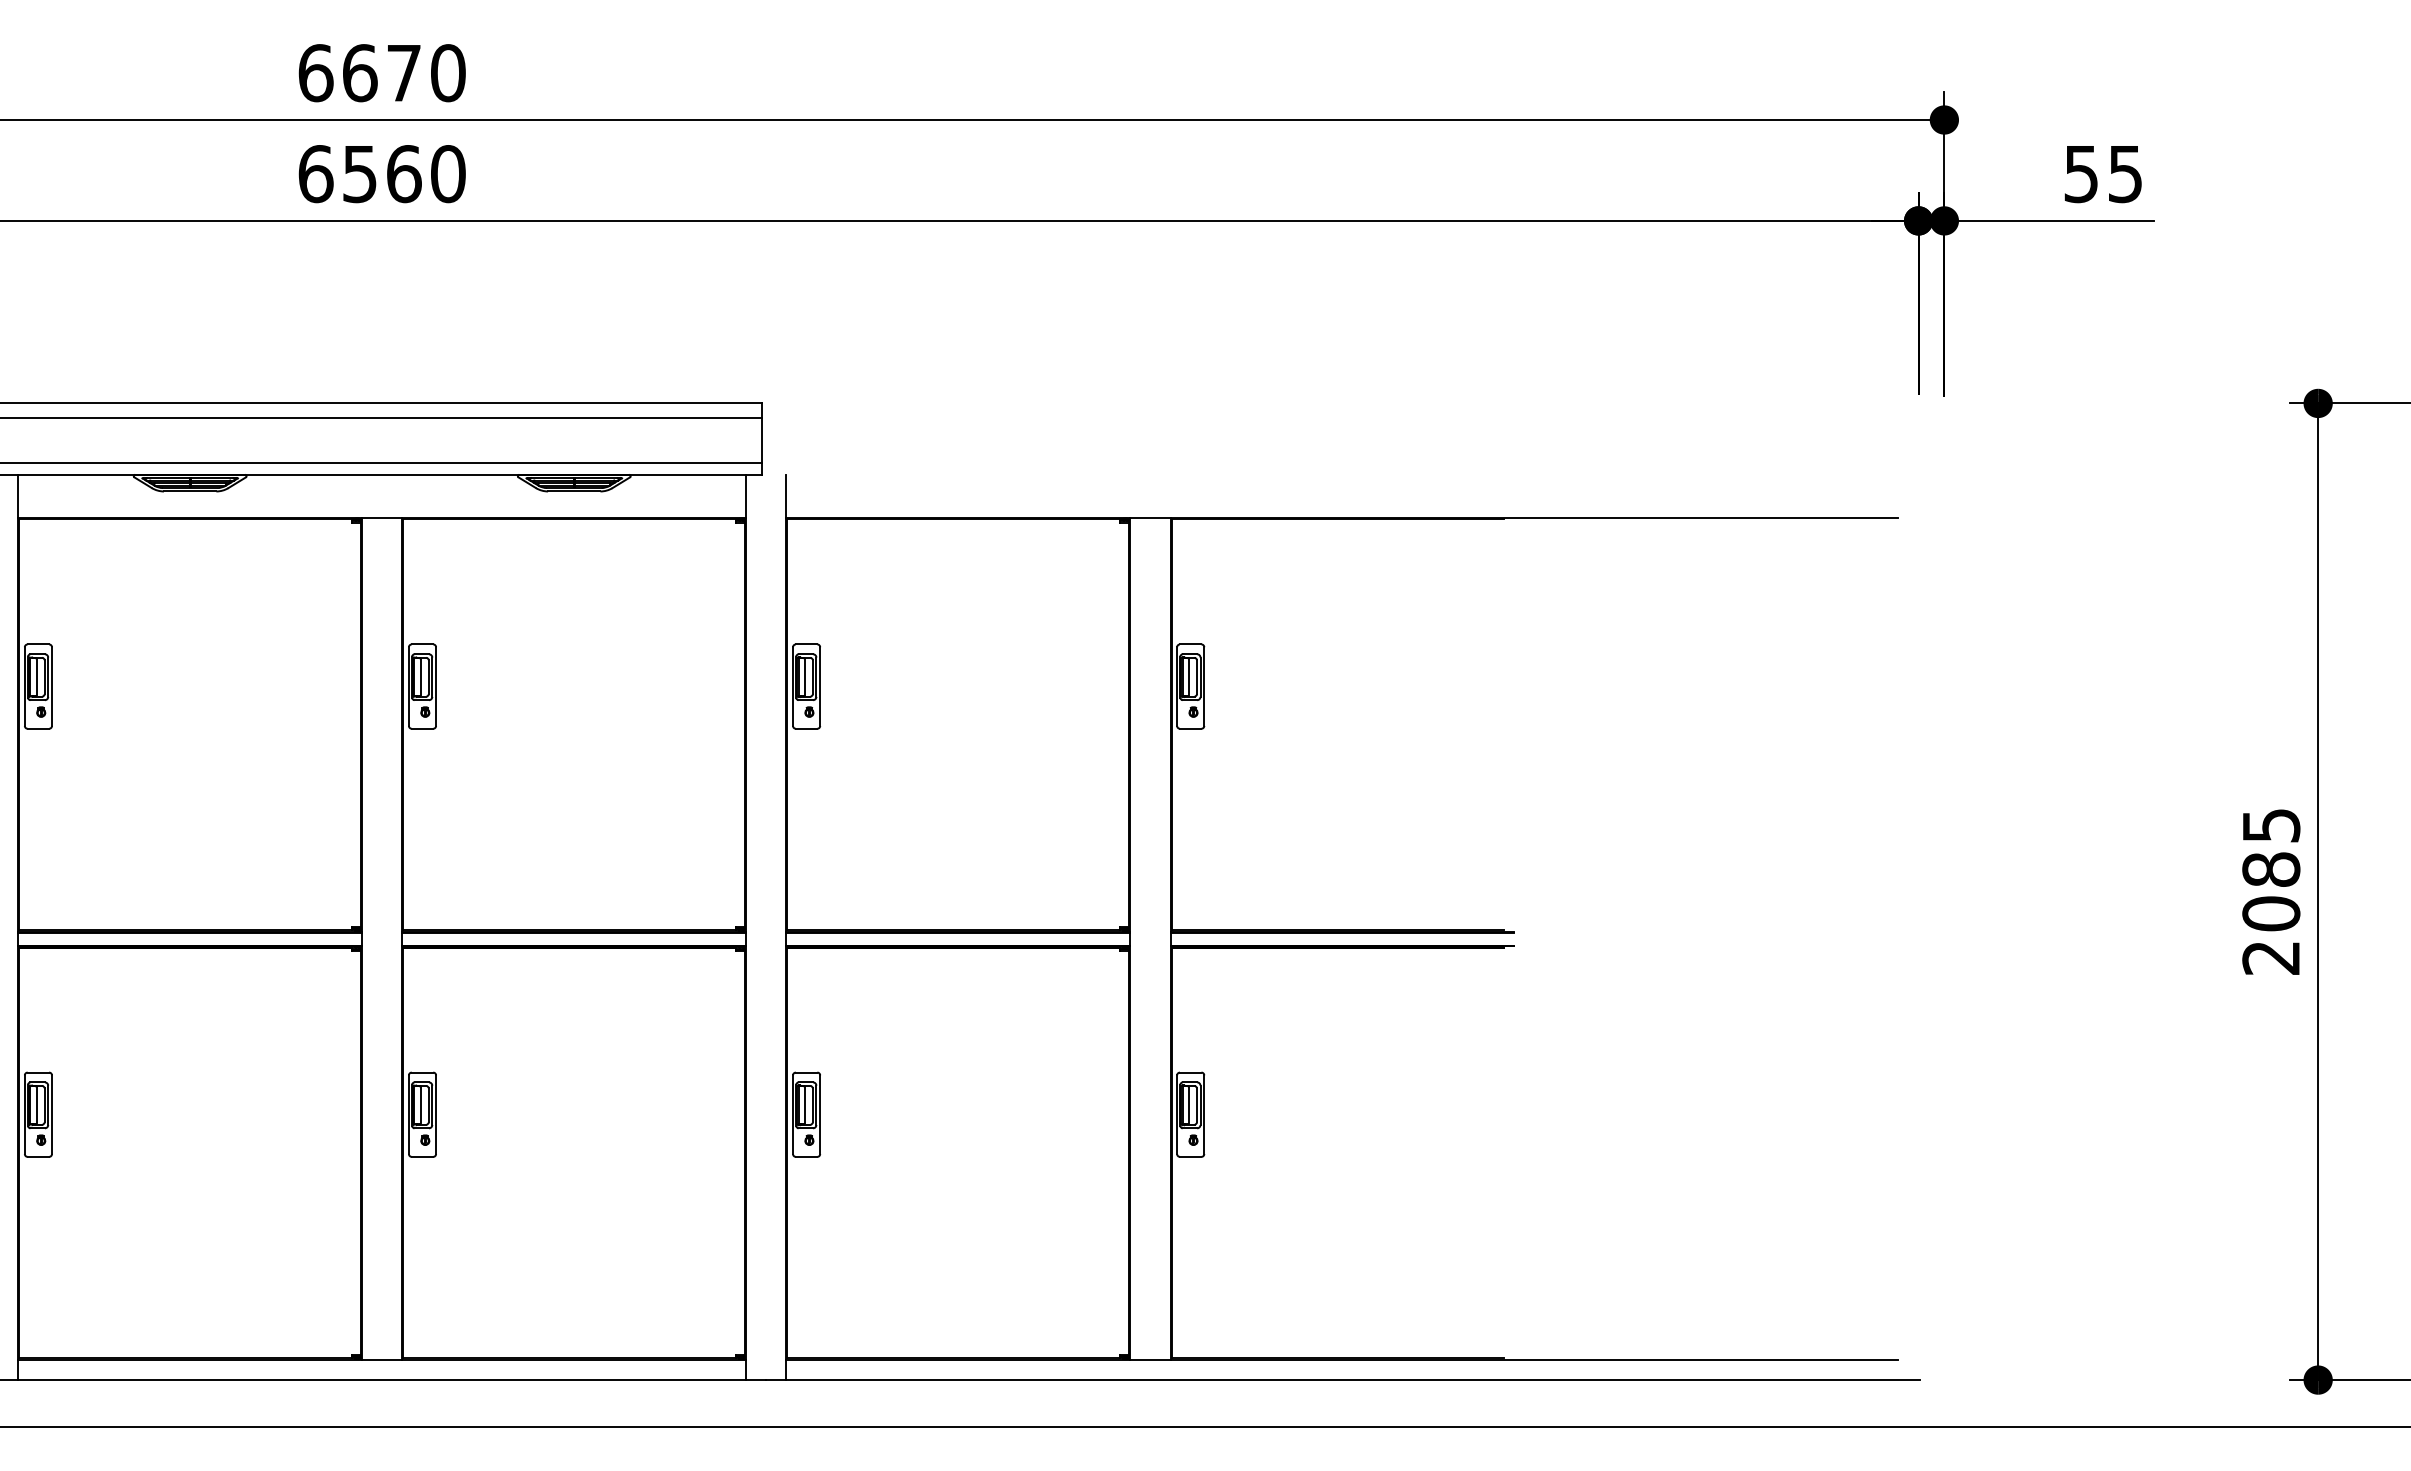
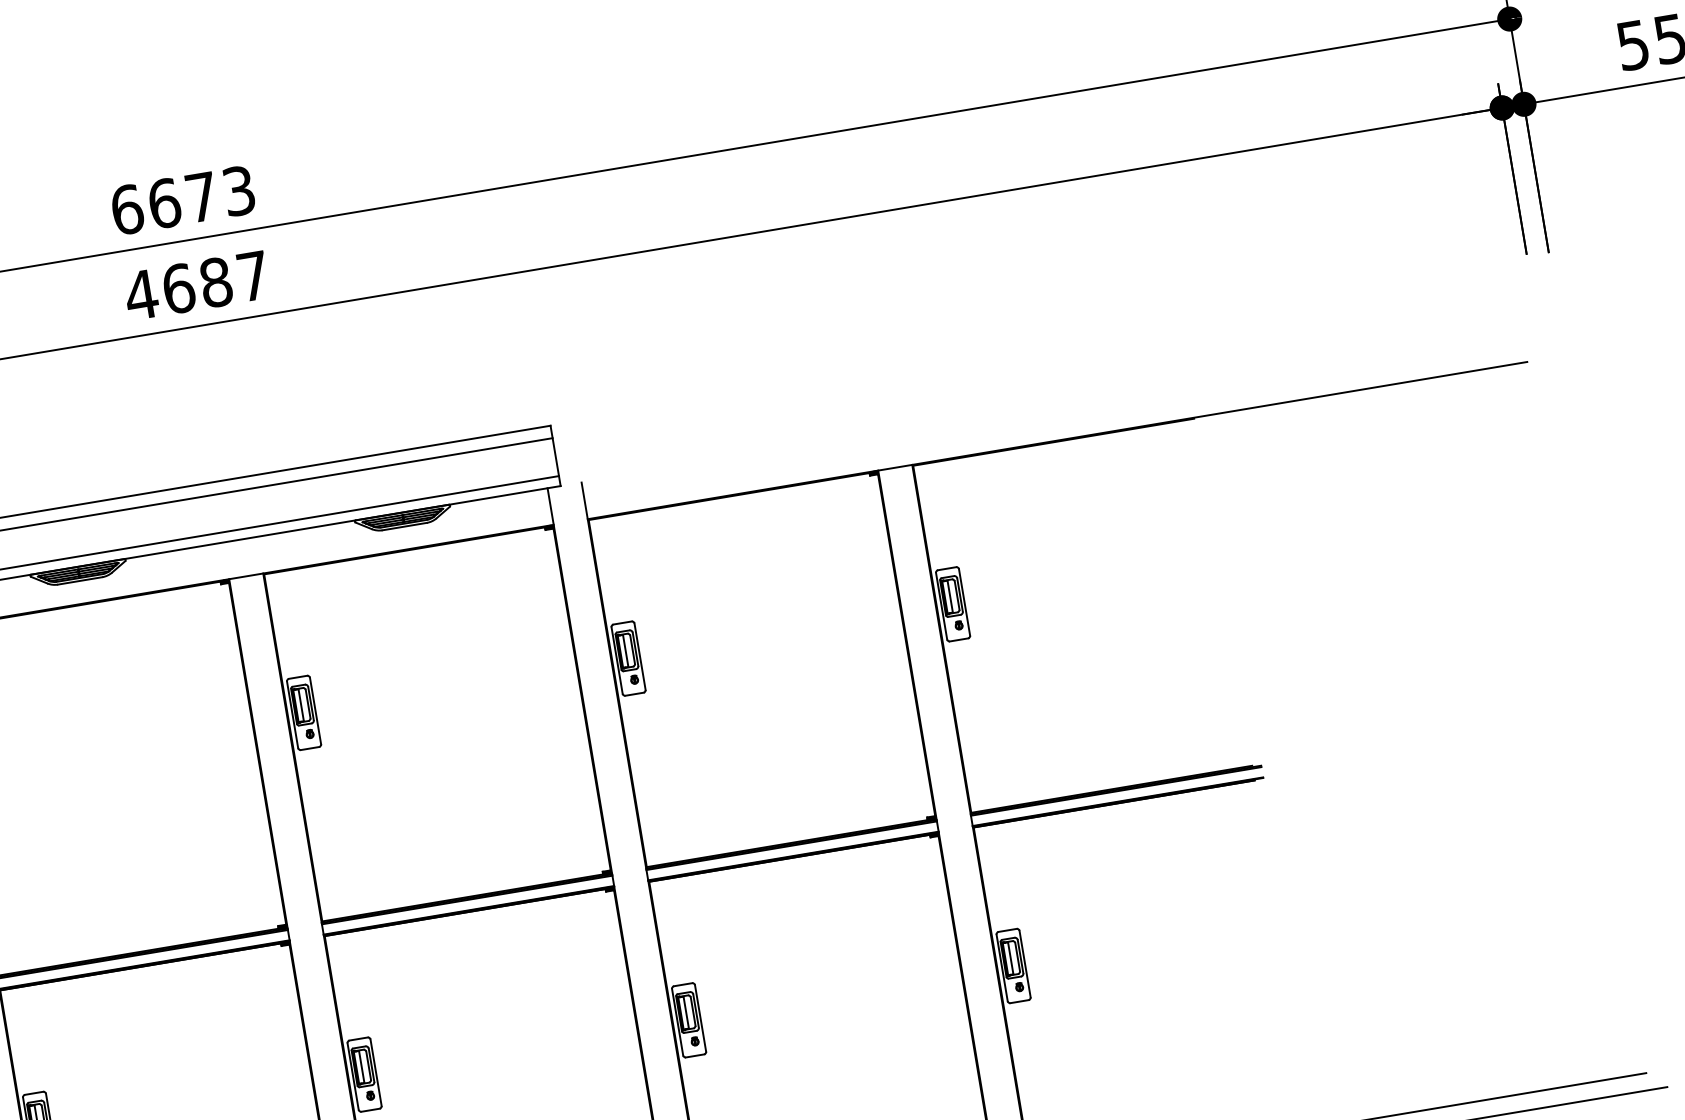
text: (448, 73) -> (239, 191), 6670 -> 6673
text: (381, 174) -> (197, 286), 6560 -> 4687

